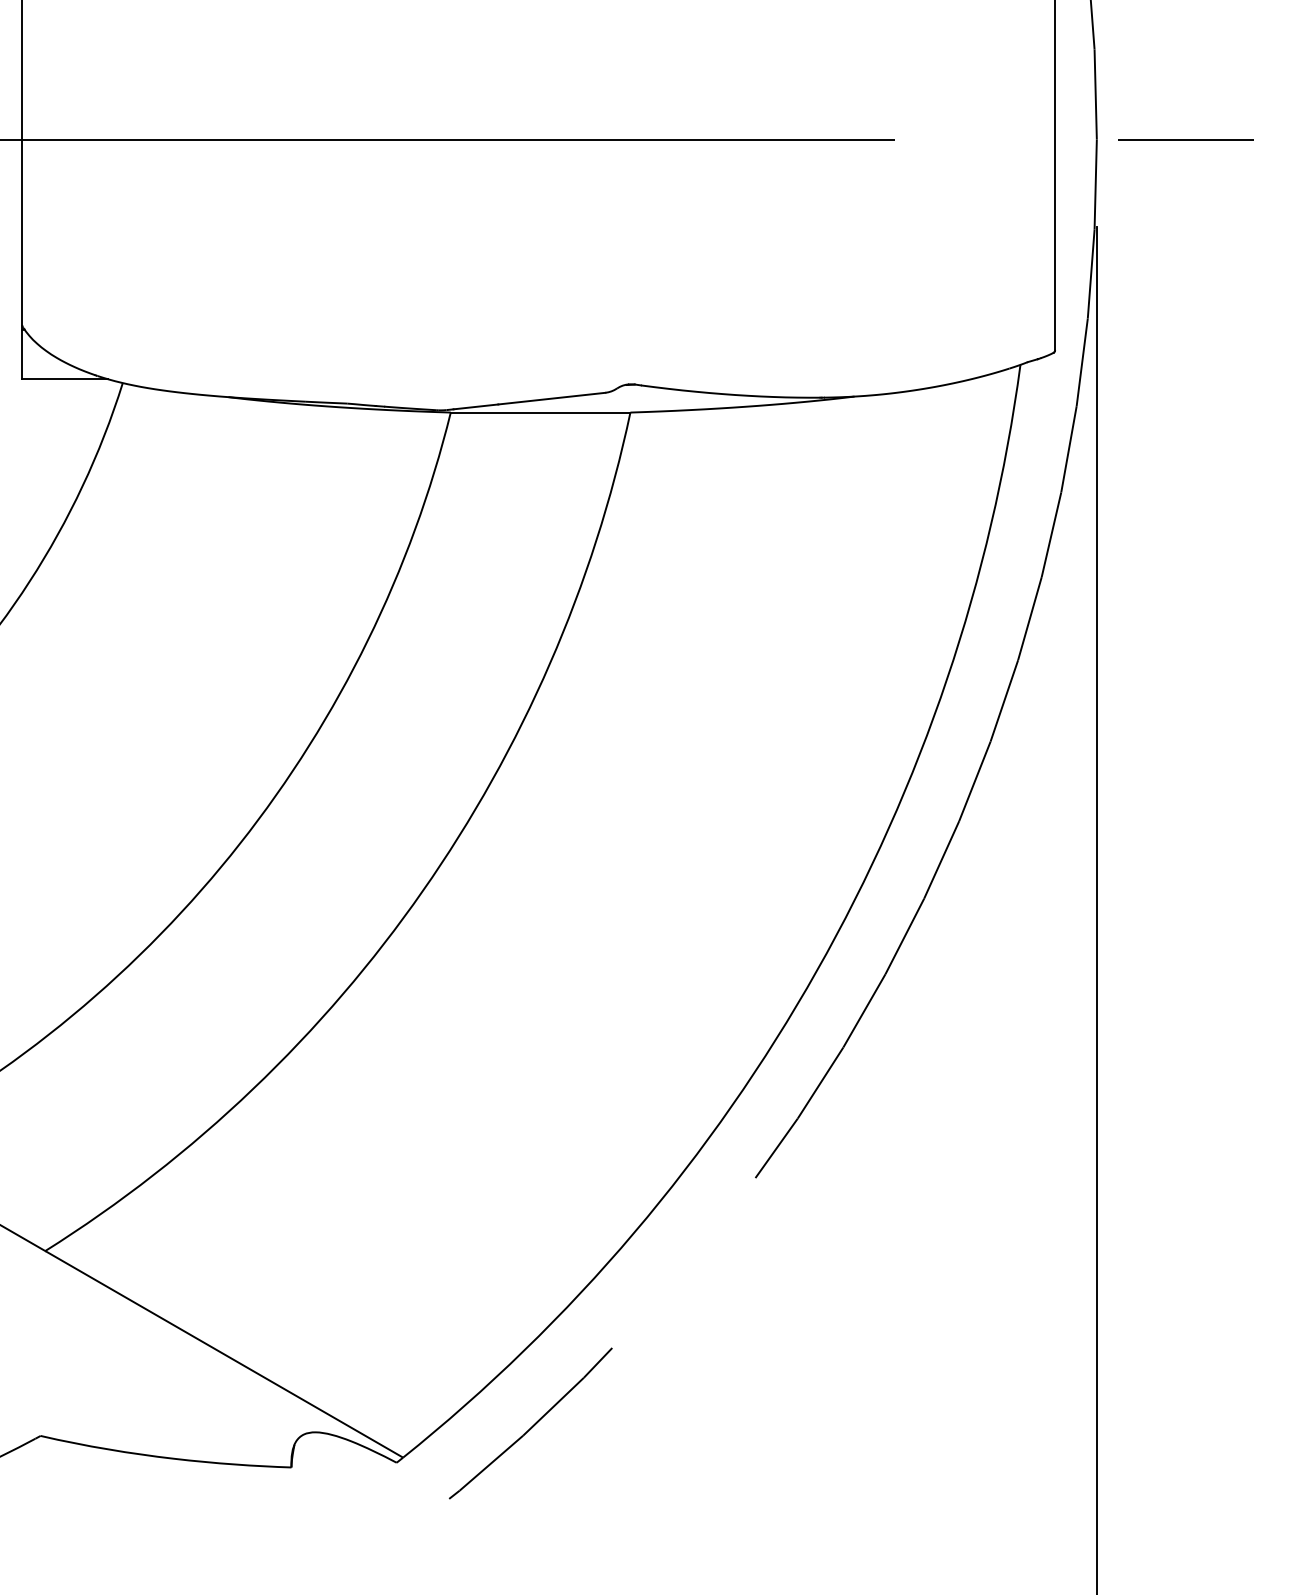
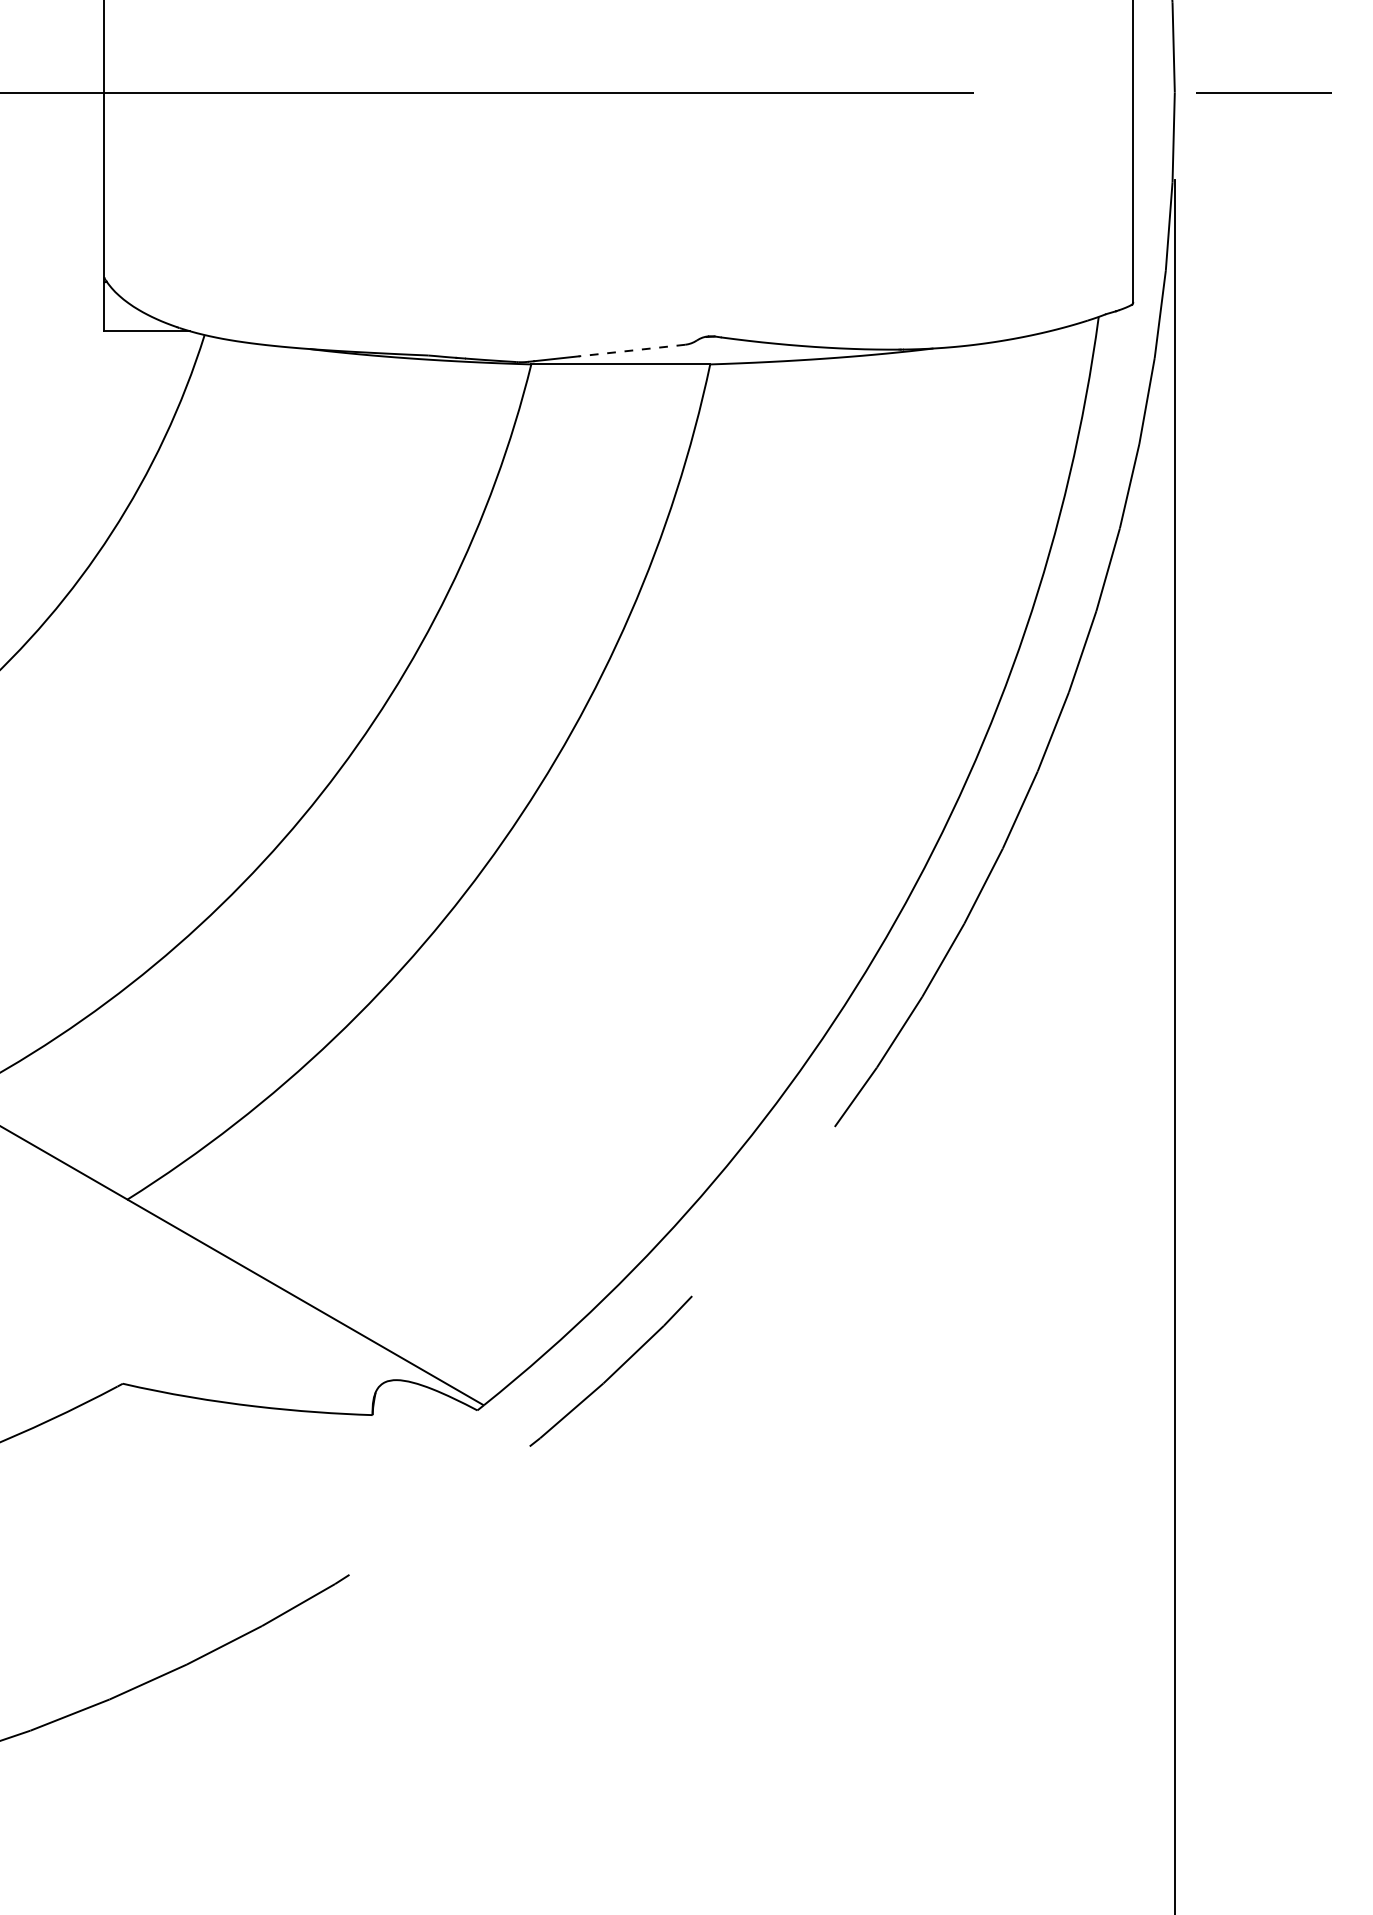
line: (551, 398) -> (631, 350), solid -> dashed

